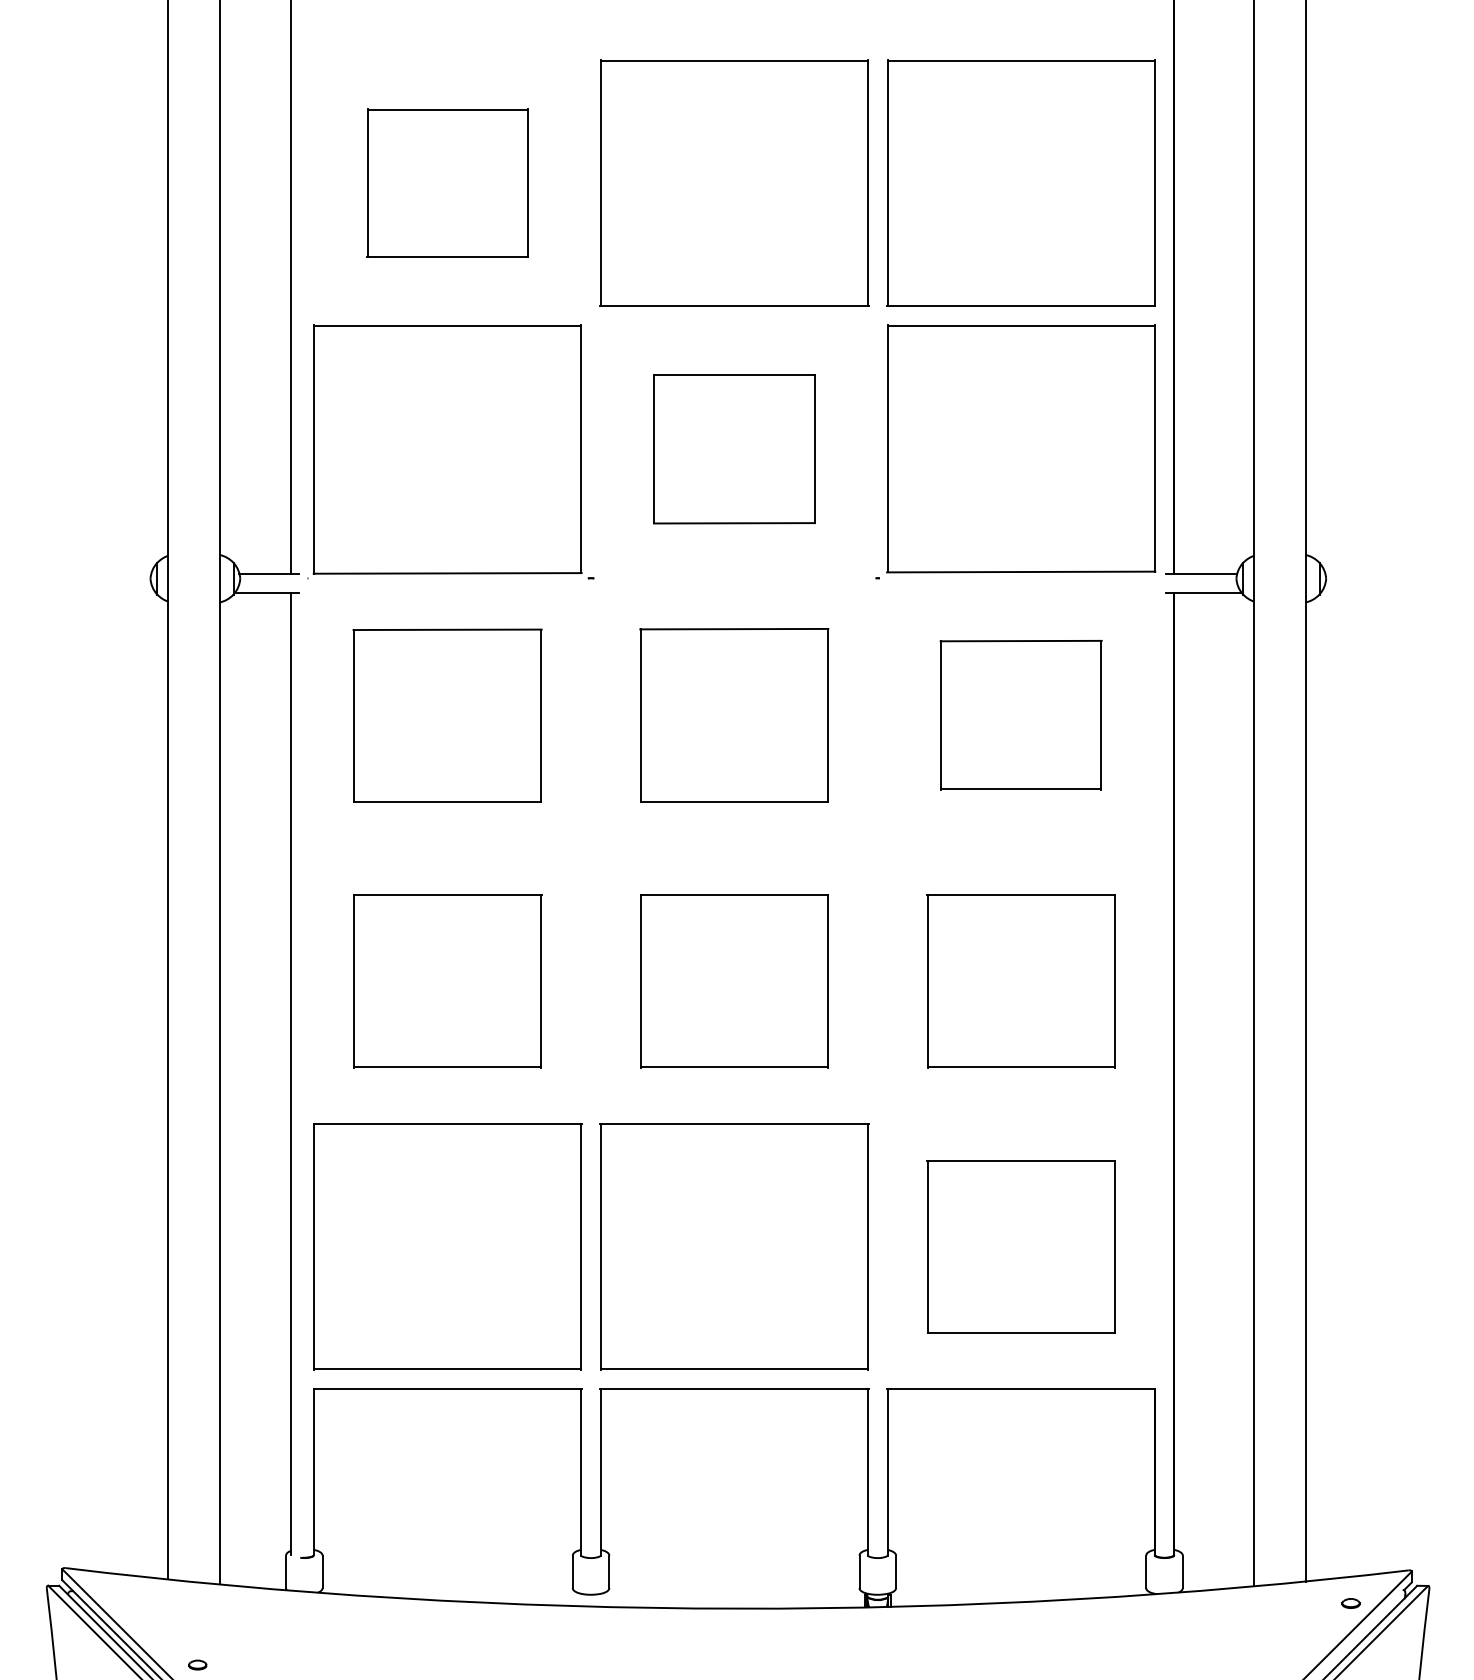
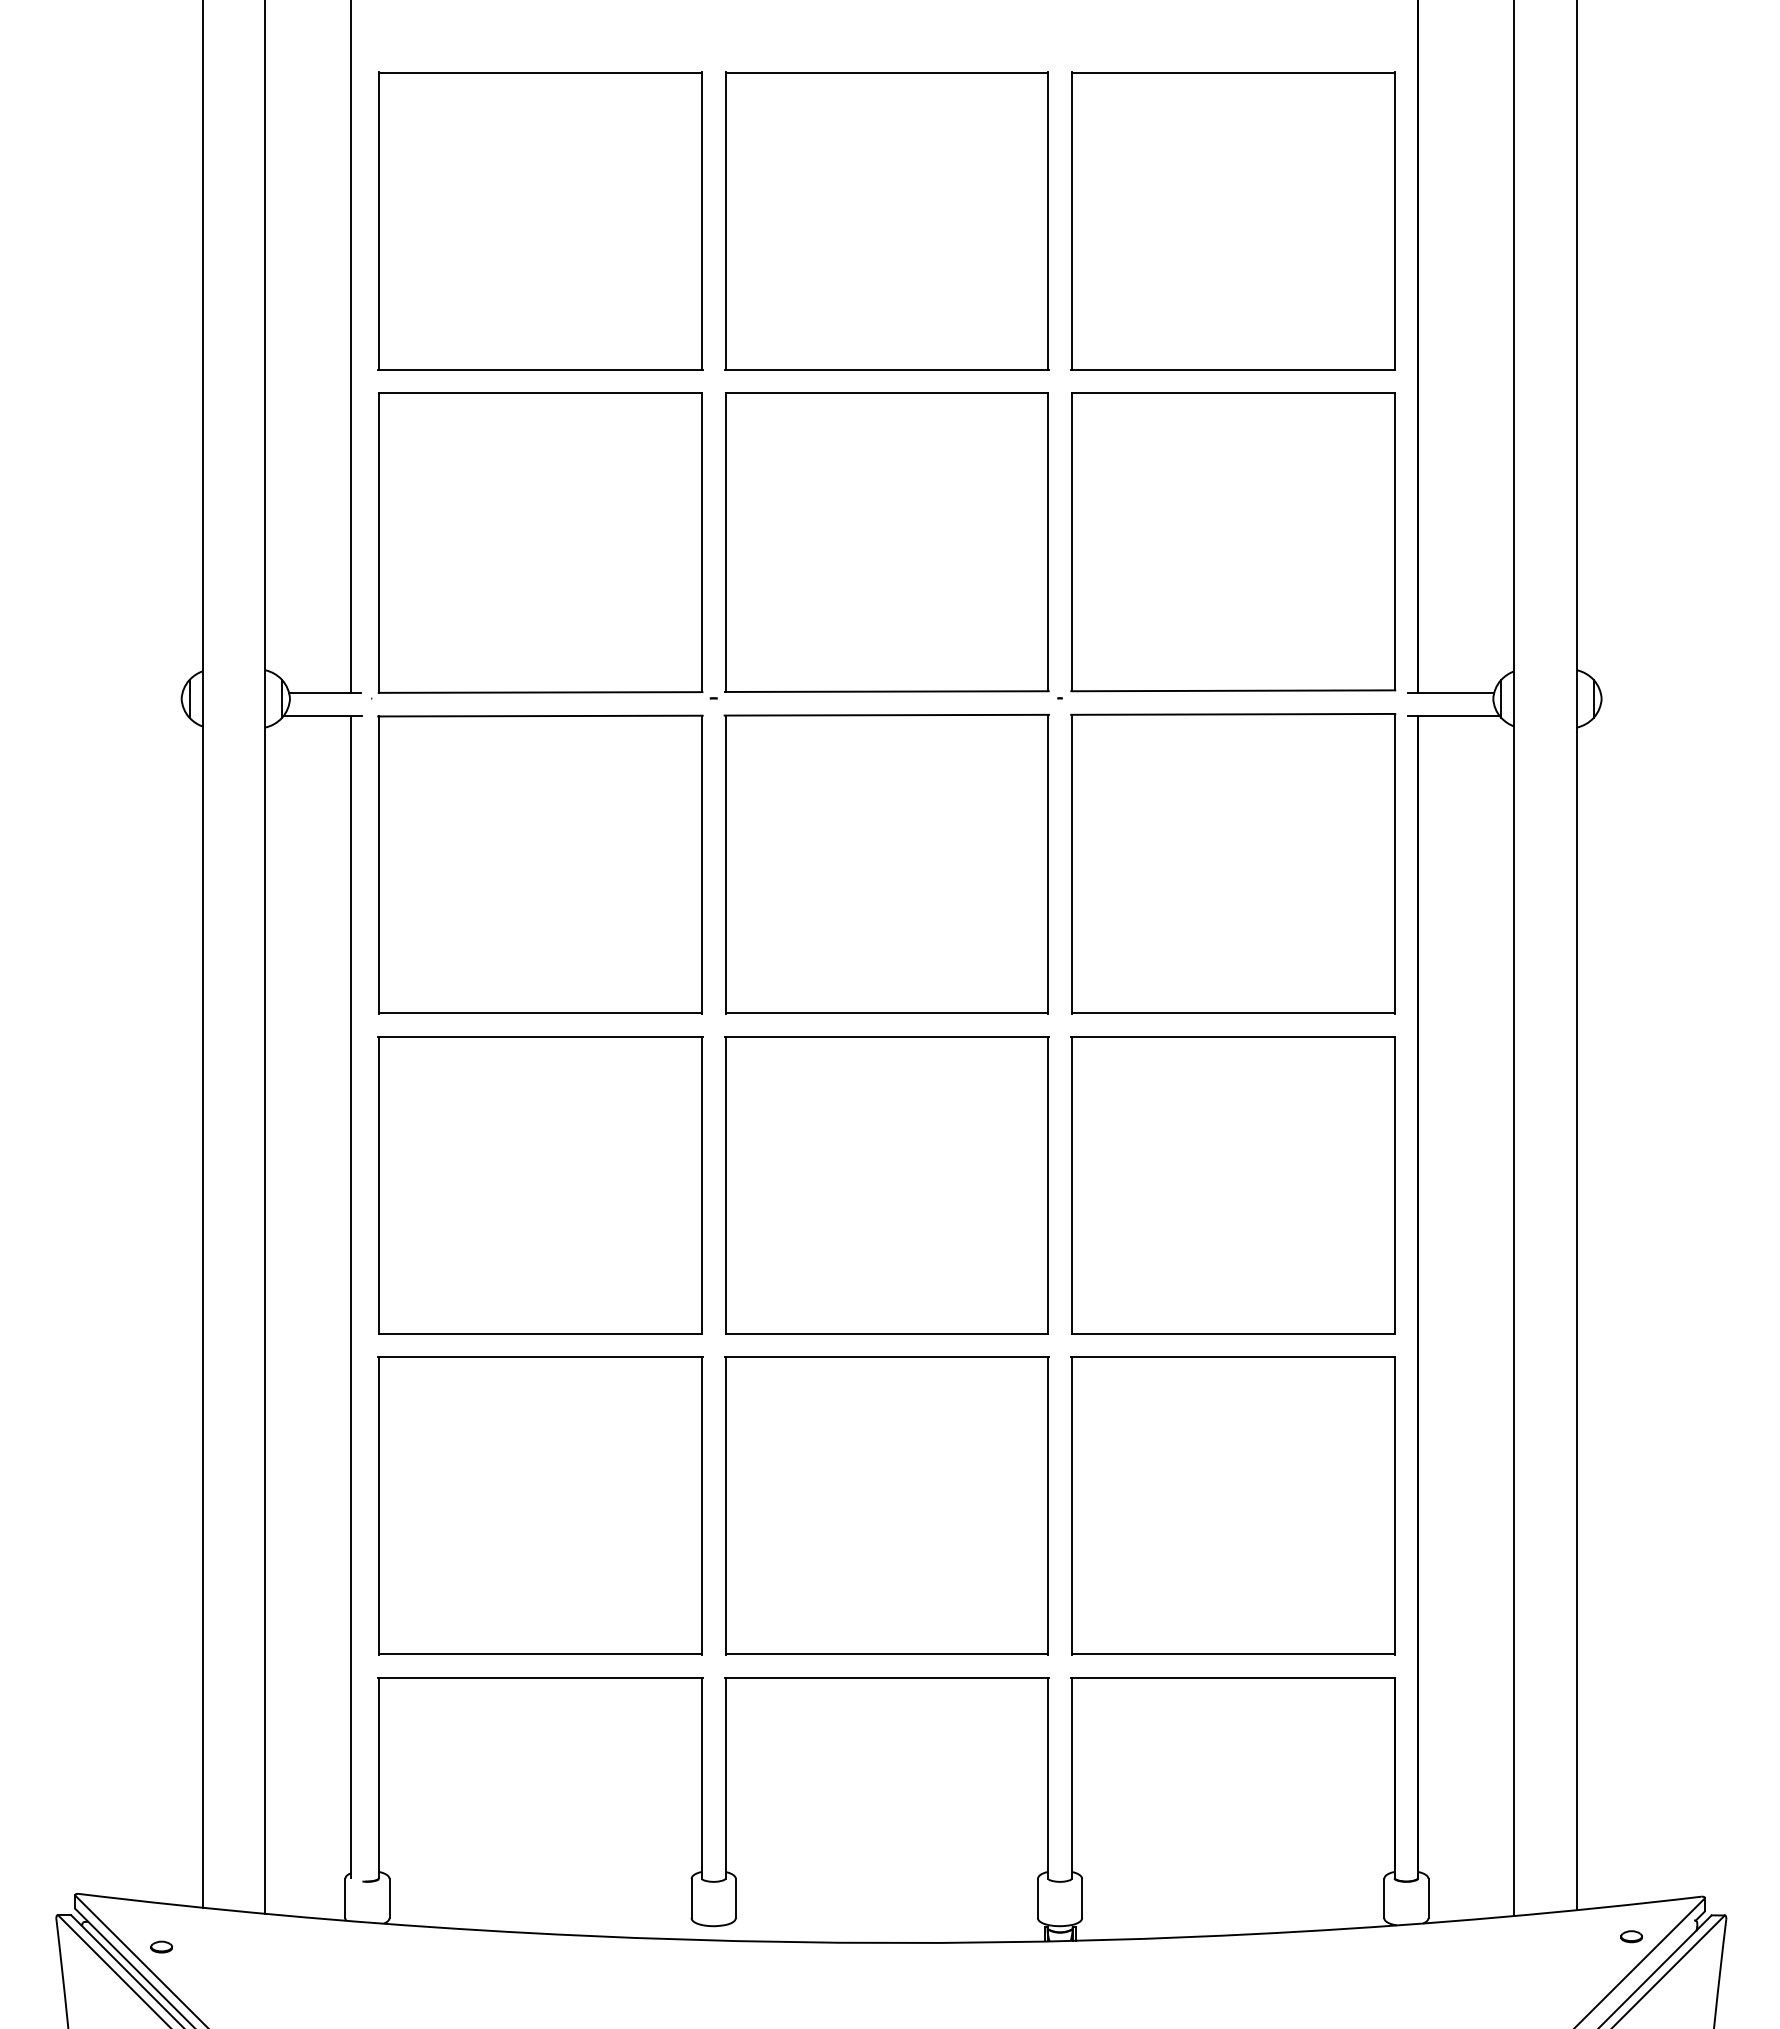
part: (447, 182) -> (540, 220), size x1.67
part: (734, 449) -> (886, 542), size x1.67
part: (734, 714) -> (886, 863), size x1.43
part: (1021, 714) -> (1233, 863), size x1.67
part: (447, 715) -> (540, 864), size x1.43
part: (447, 981) -> (540, 1185), size x1.43
part: (734, 981) -> (886, 1185), size x1.43
part: (1020, 981) -> (1232, 1185), size x1.43
part: (1020, 1246) -> (1232, 1505), size x1.43
part: (197, 1664) -> (161, 1946), moved

